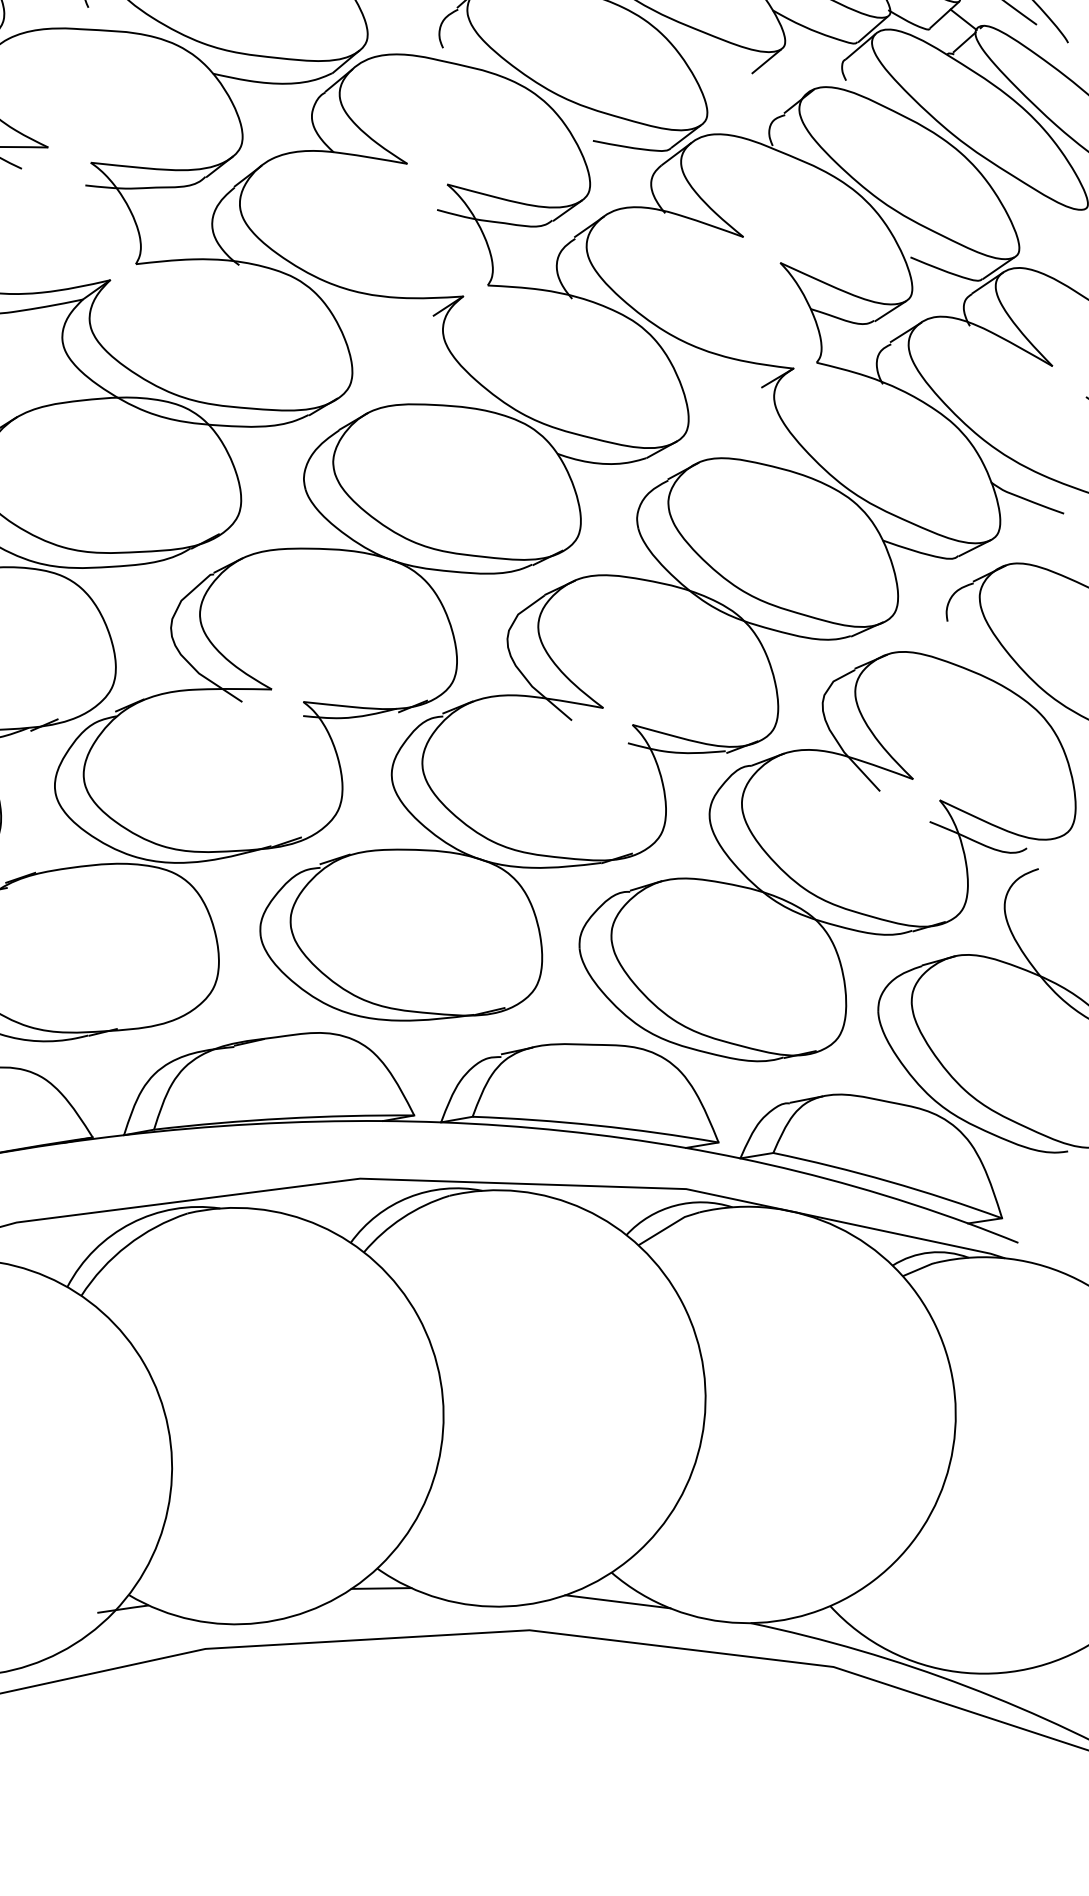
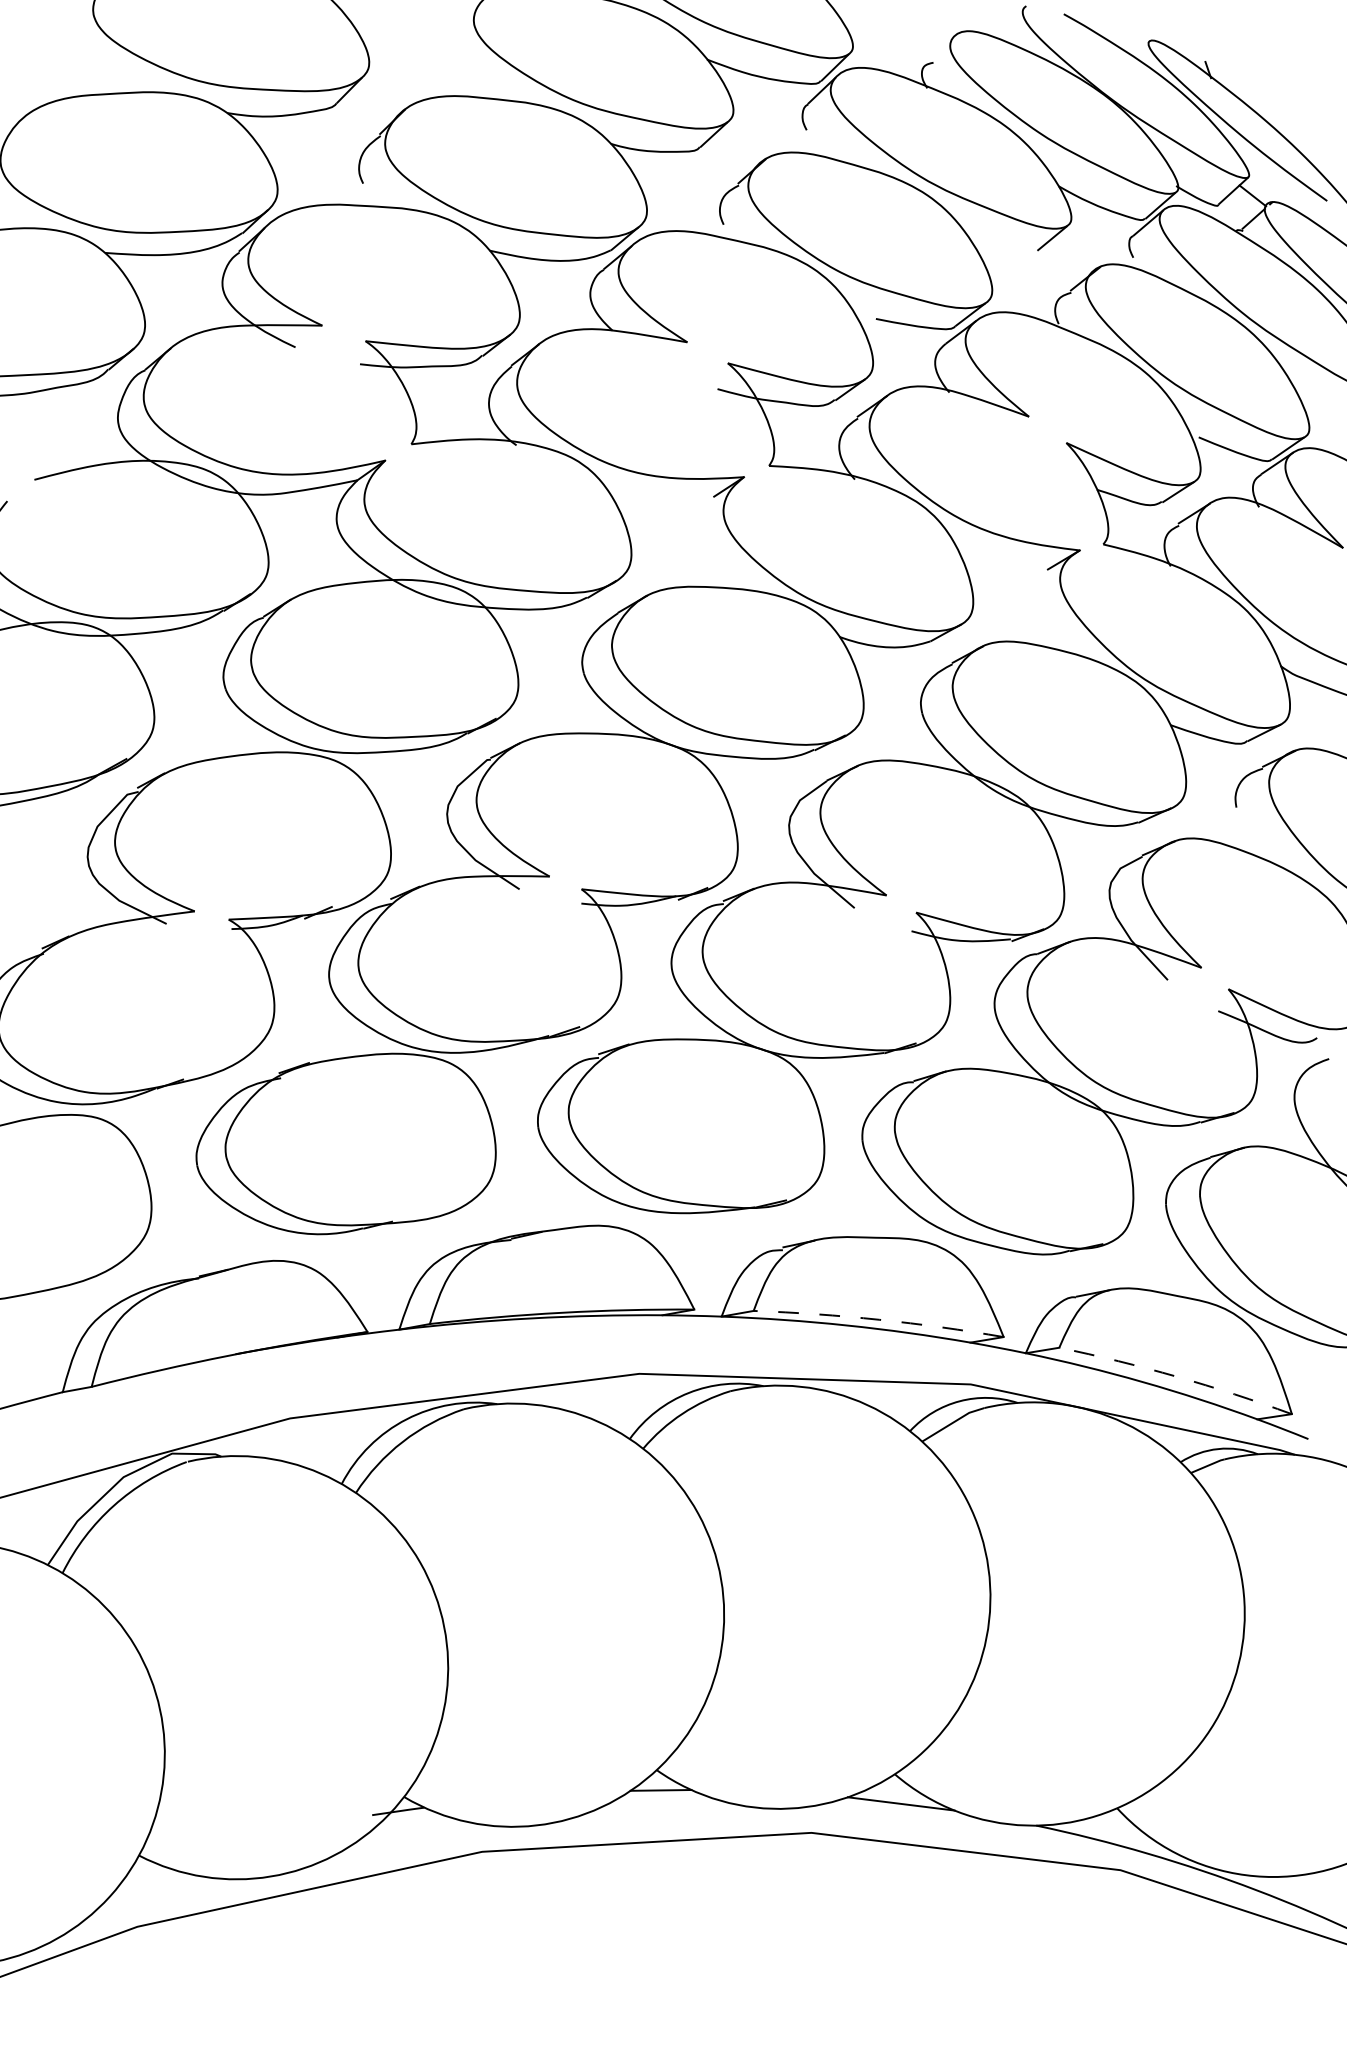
arc: (596, 1125) -> (879, 1319), solid -> dashed
arc: (888, 1181) -> (1176, 1376), solid -> dashed

